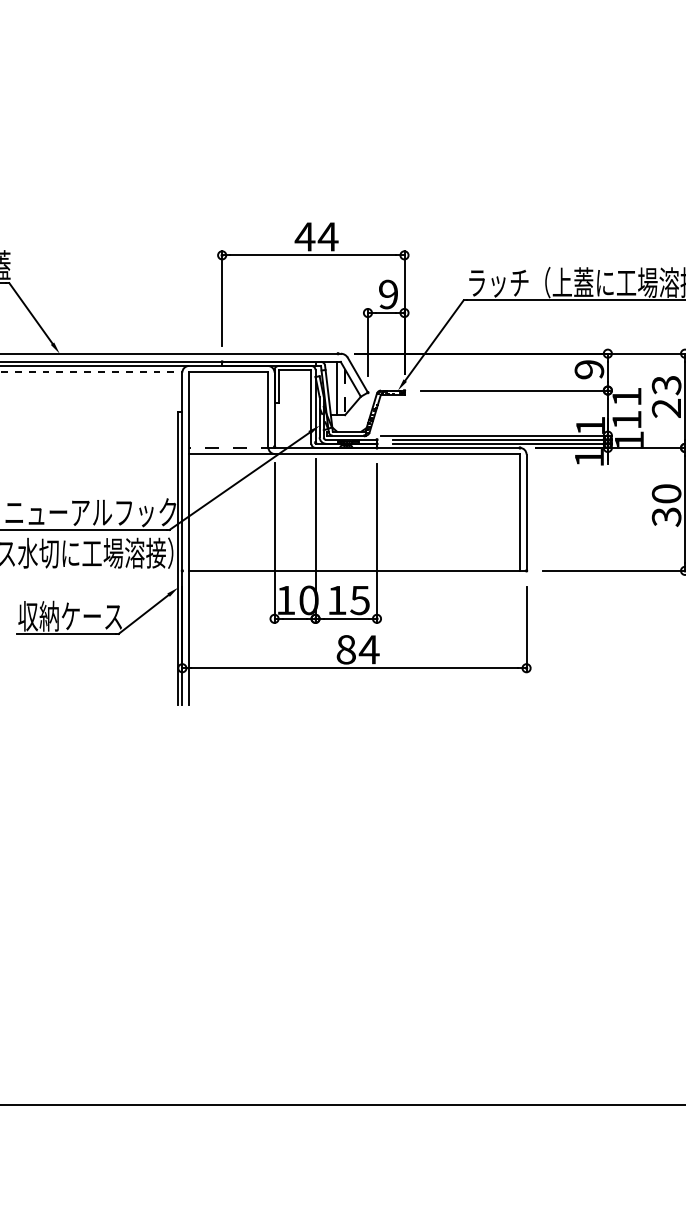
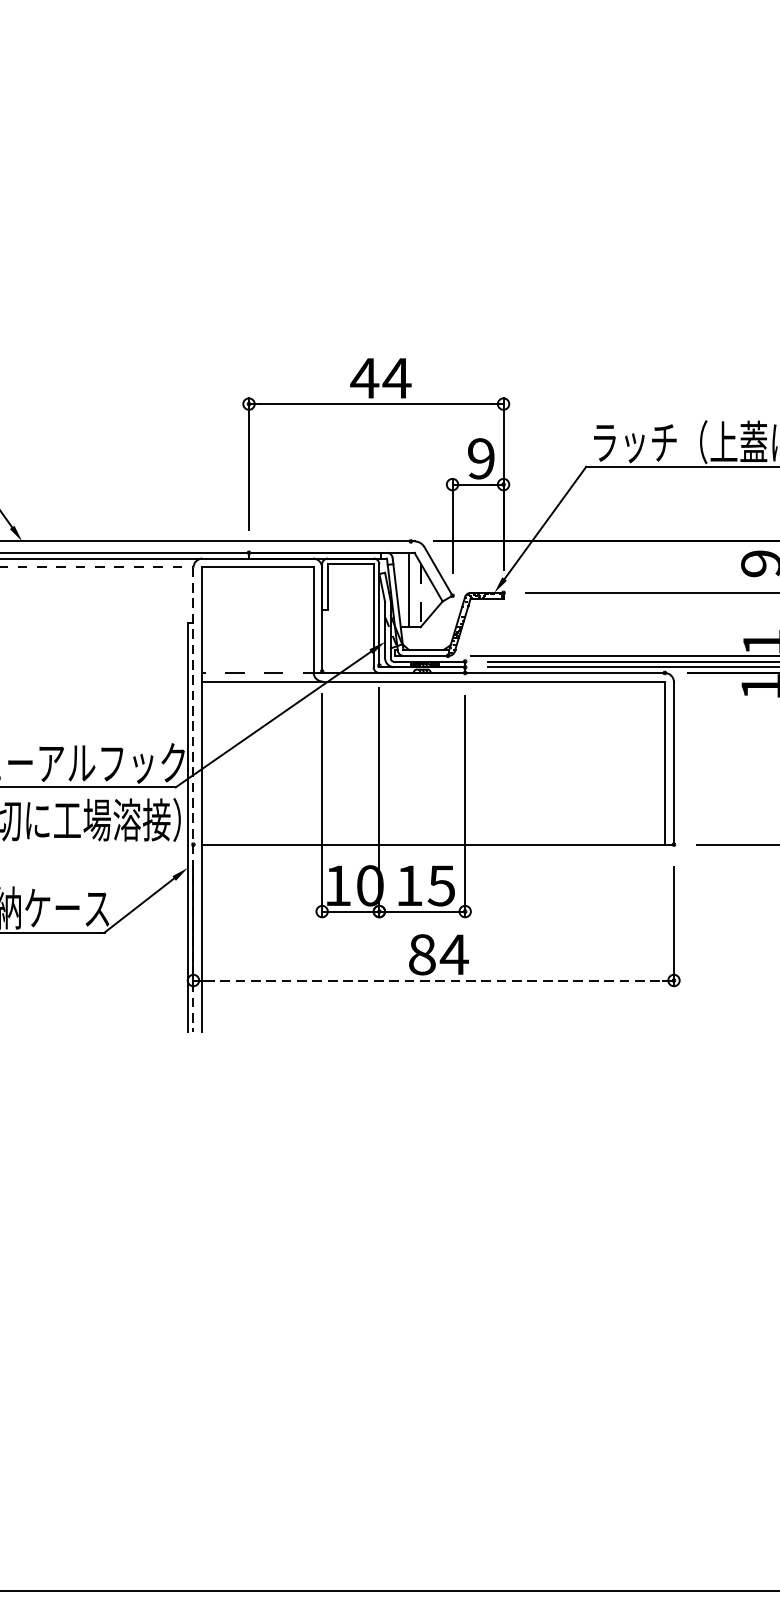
line: (182, 539) -> (193, 800), solid -> dashed
line: (354, 668) -> (433, 980), solid -> dashed

